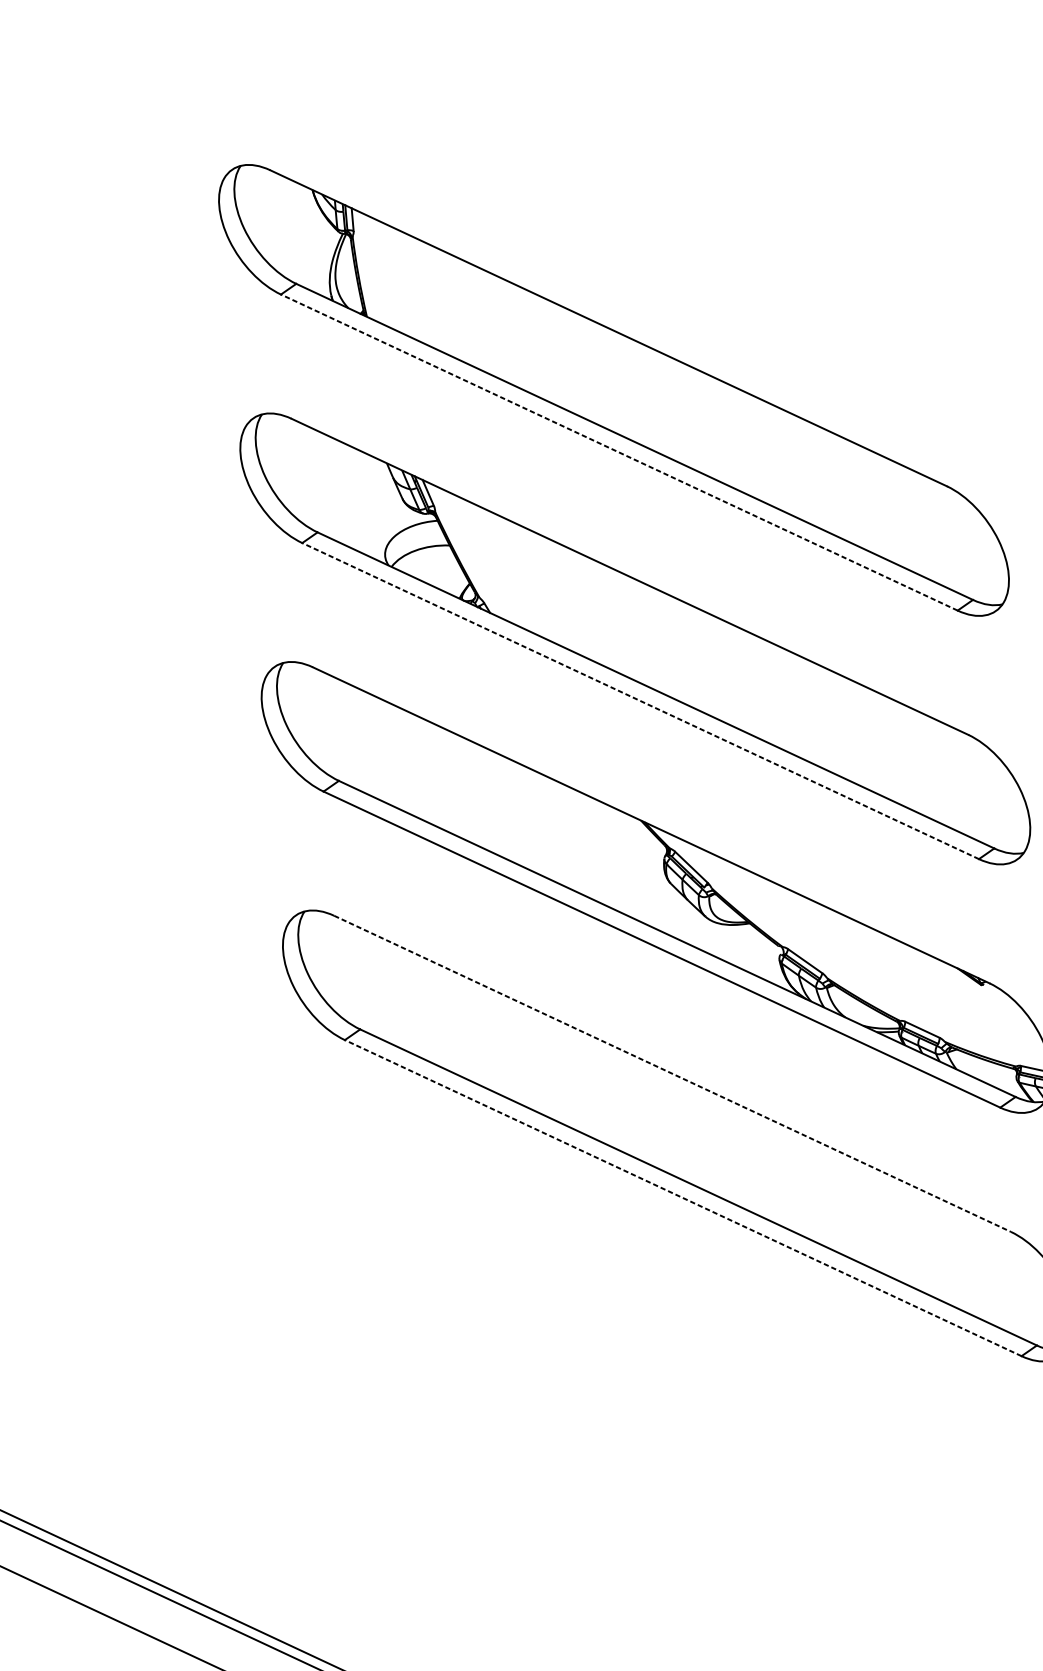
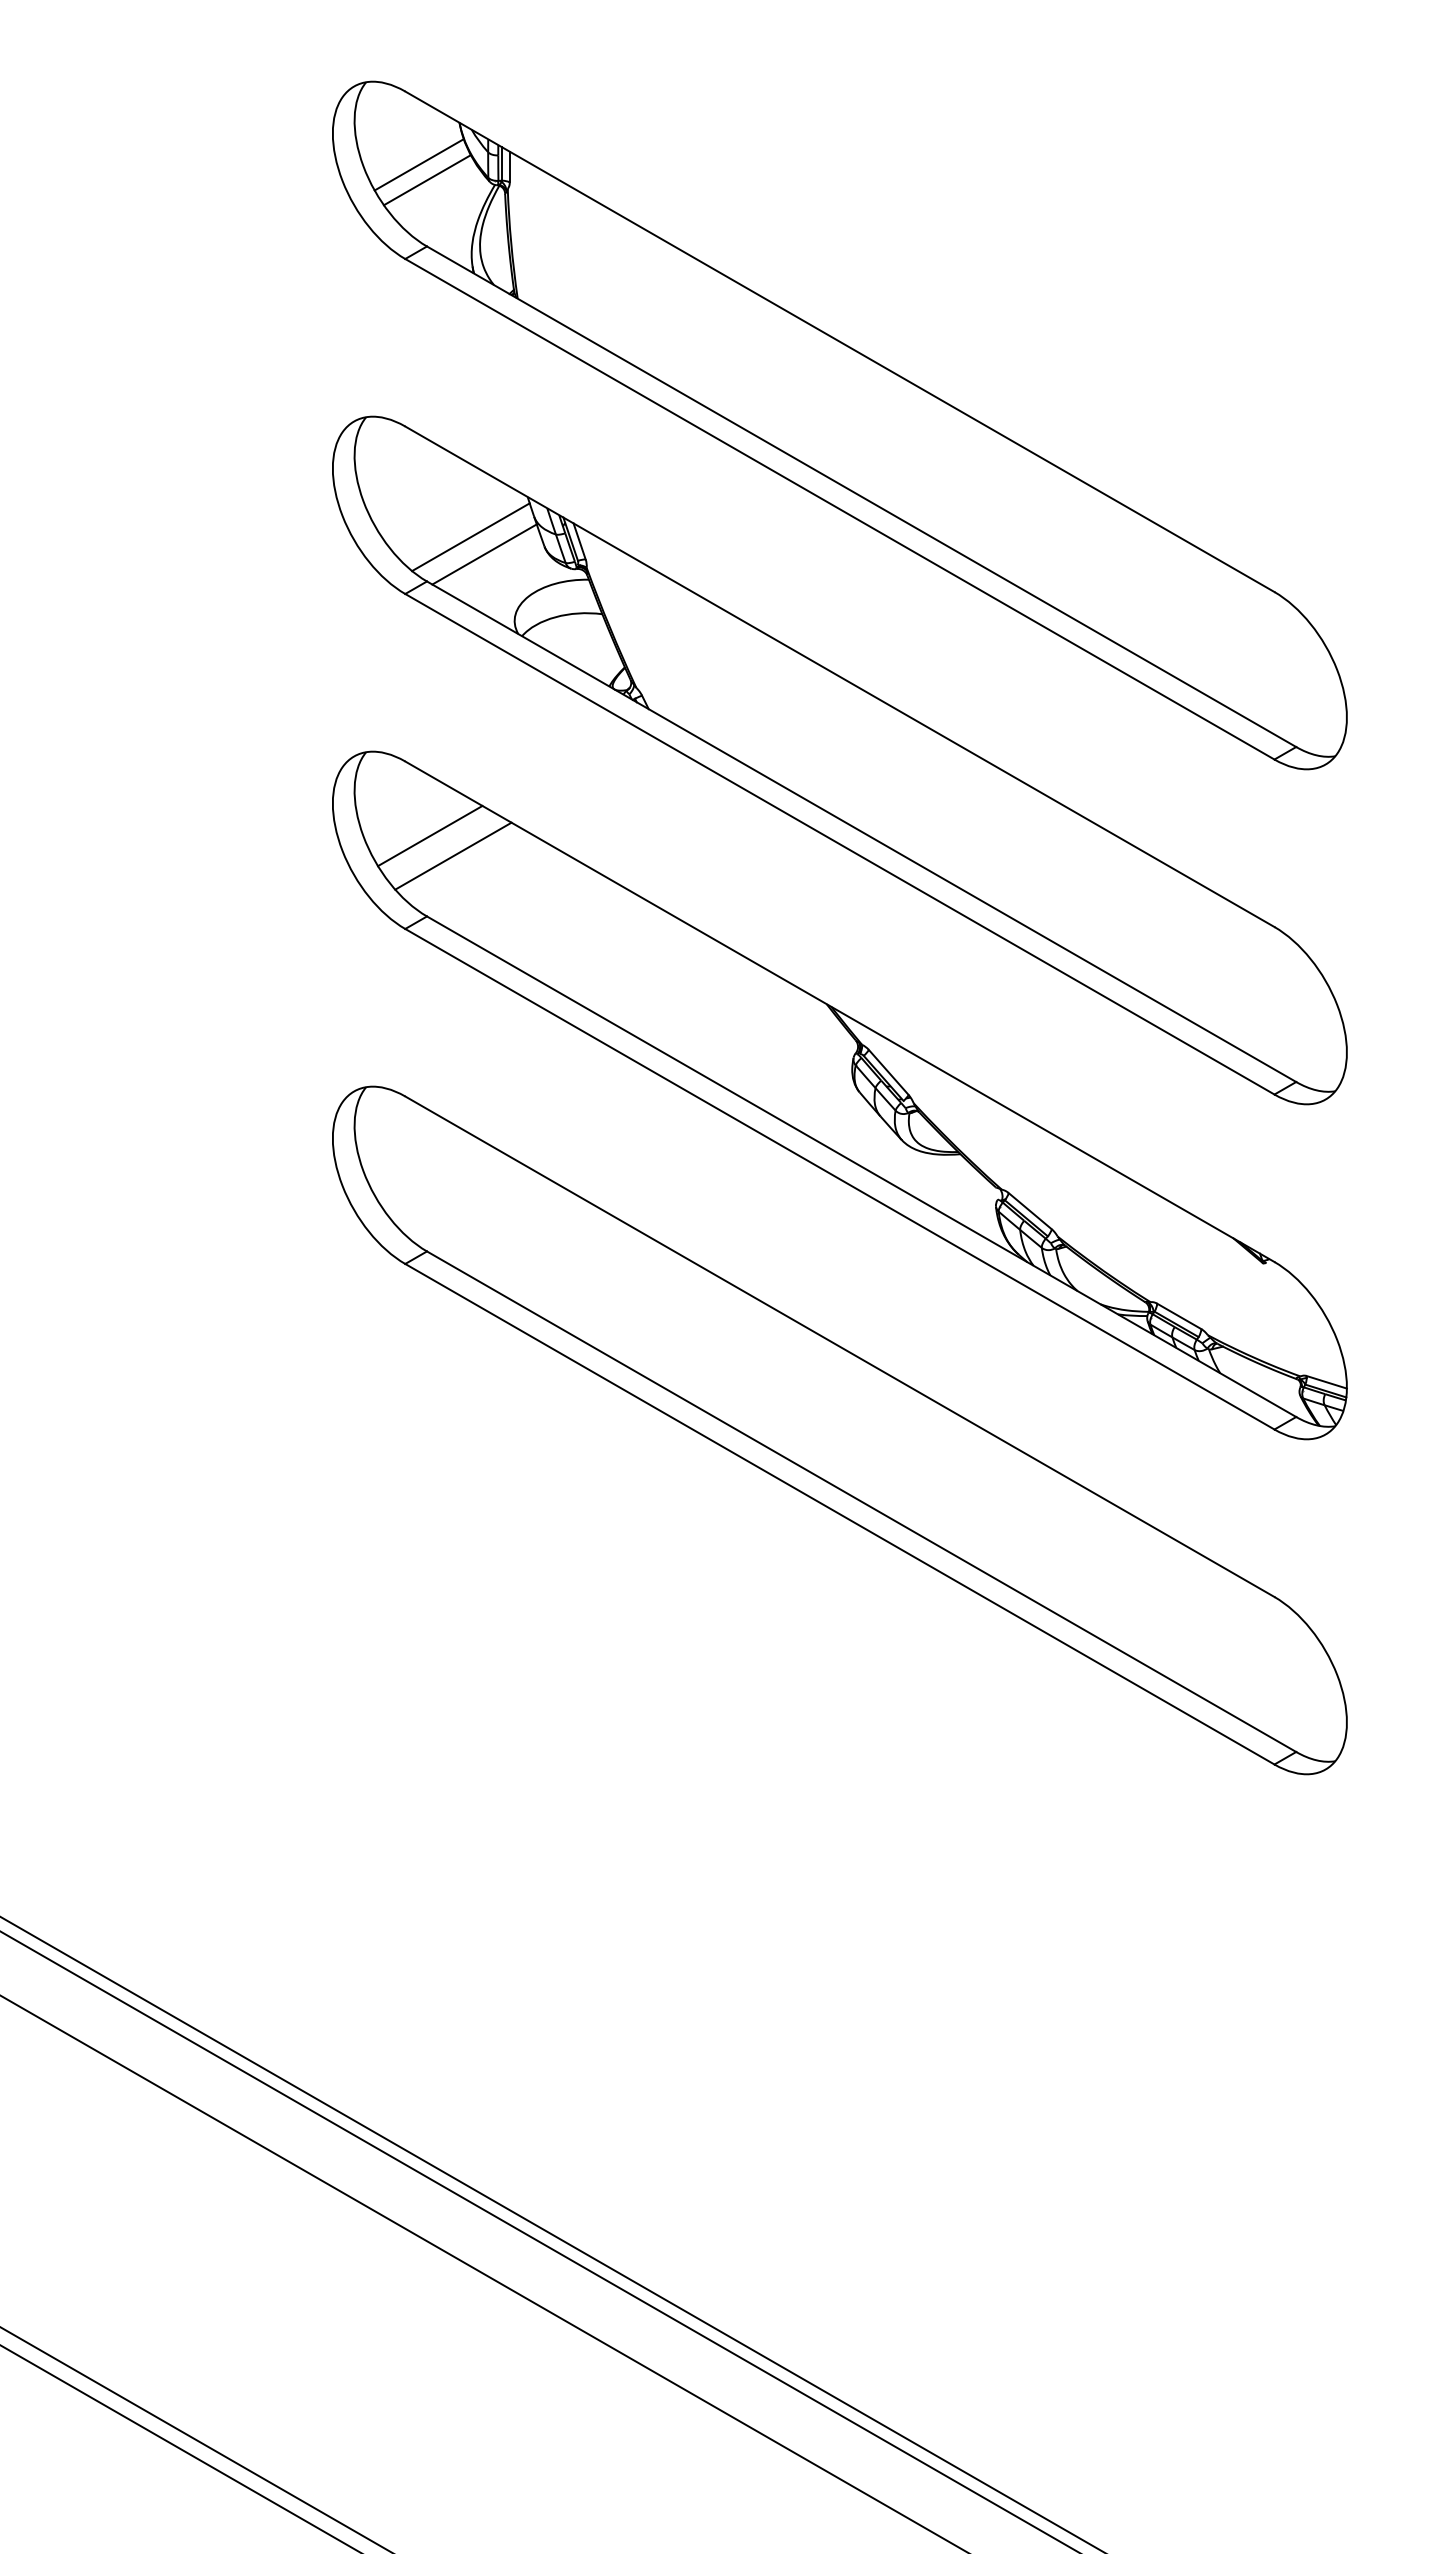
line: (284, 223) -> (418, 164), added
line: (291, 234) -> (426, 180), added
line: (619, 452) -> (839, 509), dashed -> solid
line: (347, 497) -> (470, 537), added
line: (358, 508) -> (484, 554), added
line: (640, 701) -> (839, 844), dashed -> solid
line: (336, 720) -> (430, 835), added
line: (354, 734) -> (453, 855), added
line: (672, 1073) -> (839, 1346), dashed -> solid
line: (682, 1198) -> (839, 1514), dashed -> solid

